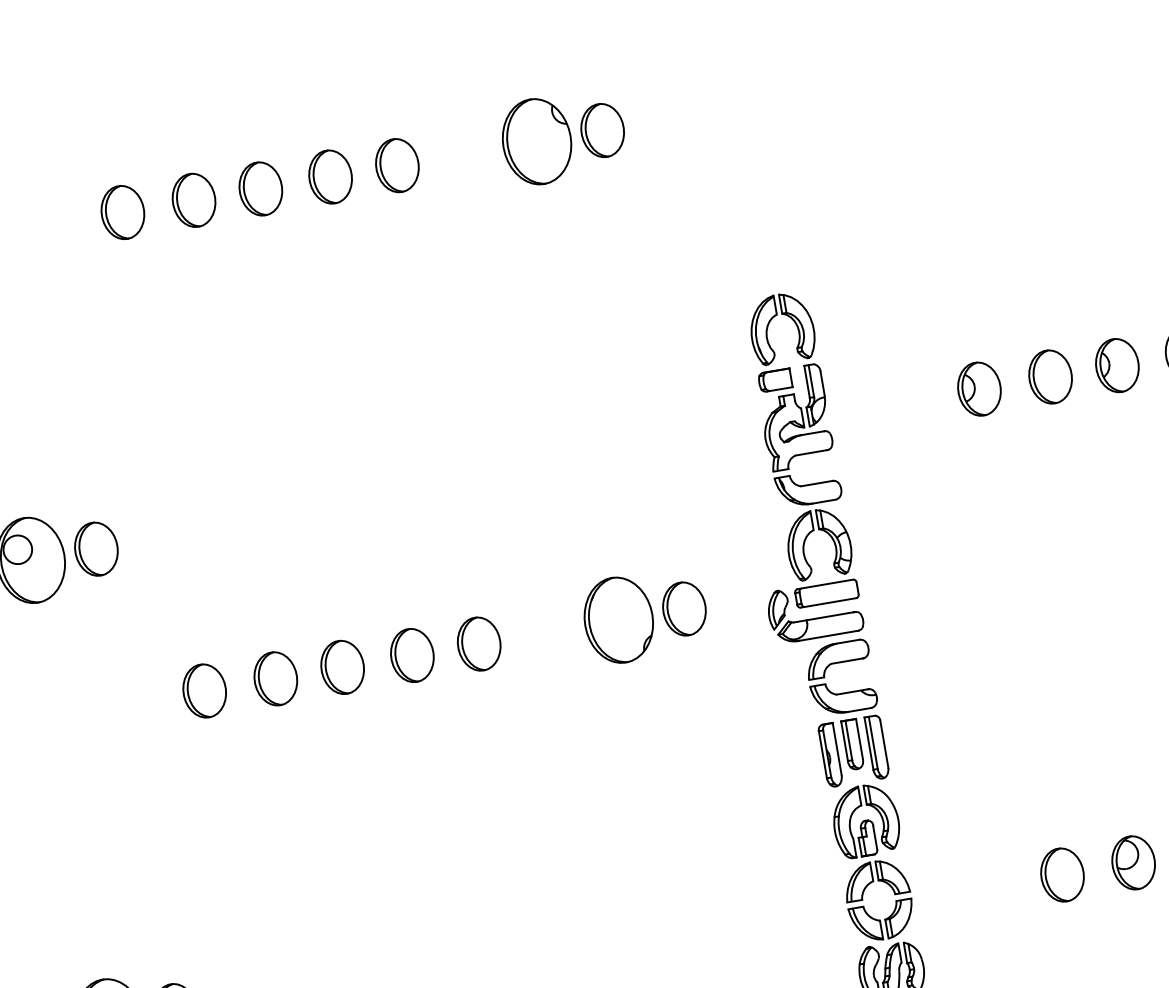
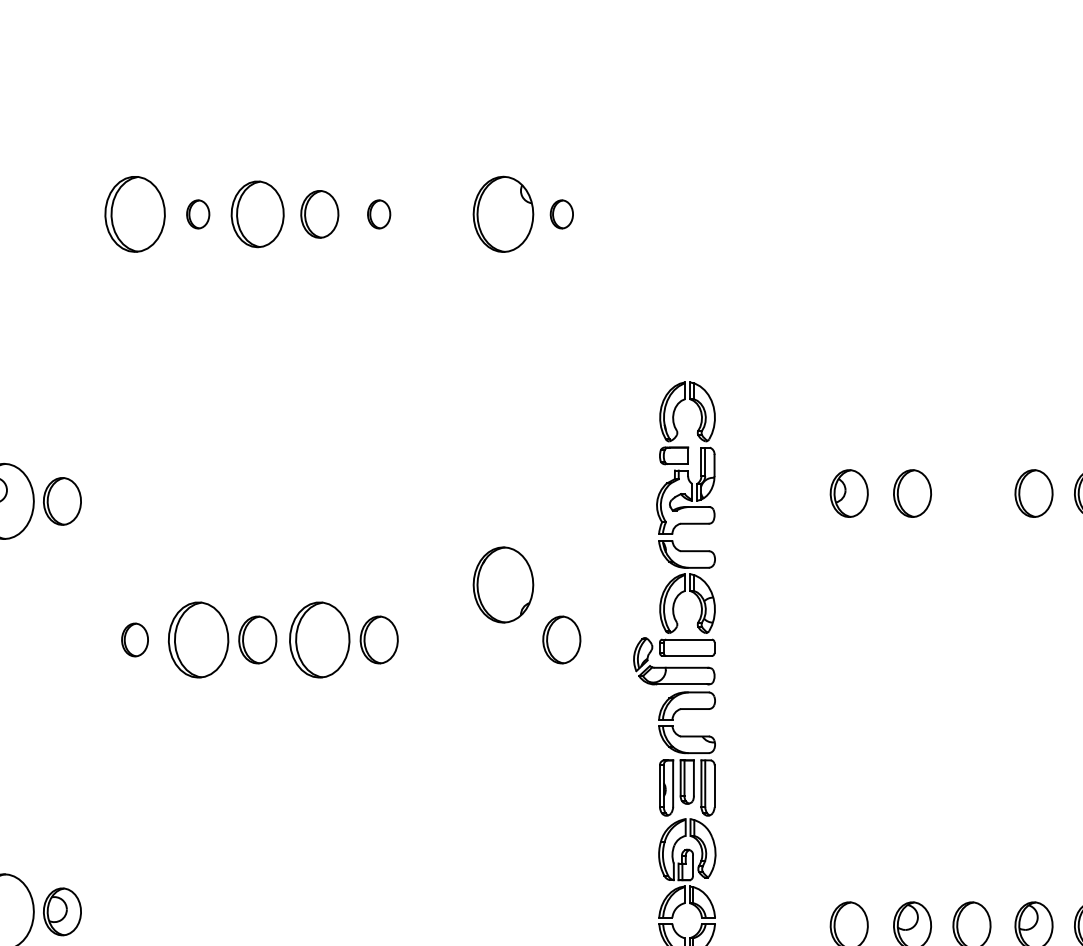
part: (602, 130) -> (561, 214), size x0.6
part: (396, 165) -> (378, 214), size x0.6
part: (260, 189) -> (257, 214), size x1.4
part: (193, 200) -> (197, 214), size x0.6
part: (122, 212) -> (134, 214), size x1.6
part: (1116, 365) -> (971, 493), removed
part: (618, 619) -> (503, 584), moved
part: (411, 655) -> (319, 639), size x1.6
part: (274, 678) -> (197, 639), size x1.6
part: (203, 690) -> (134, 639), size x0.7

